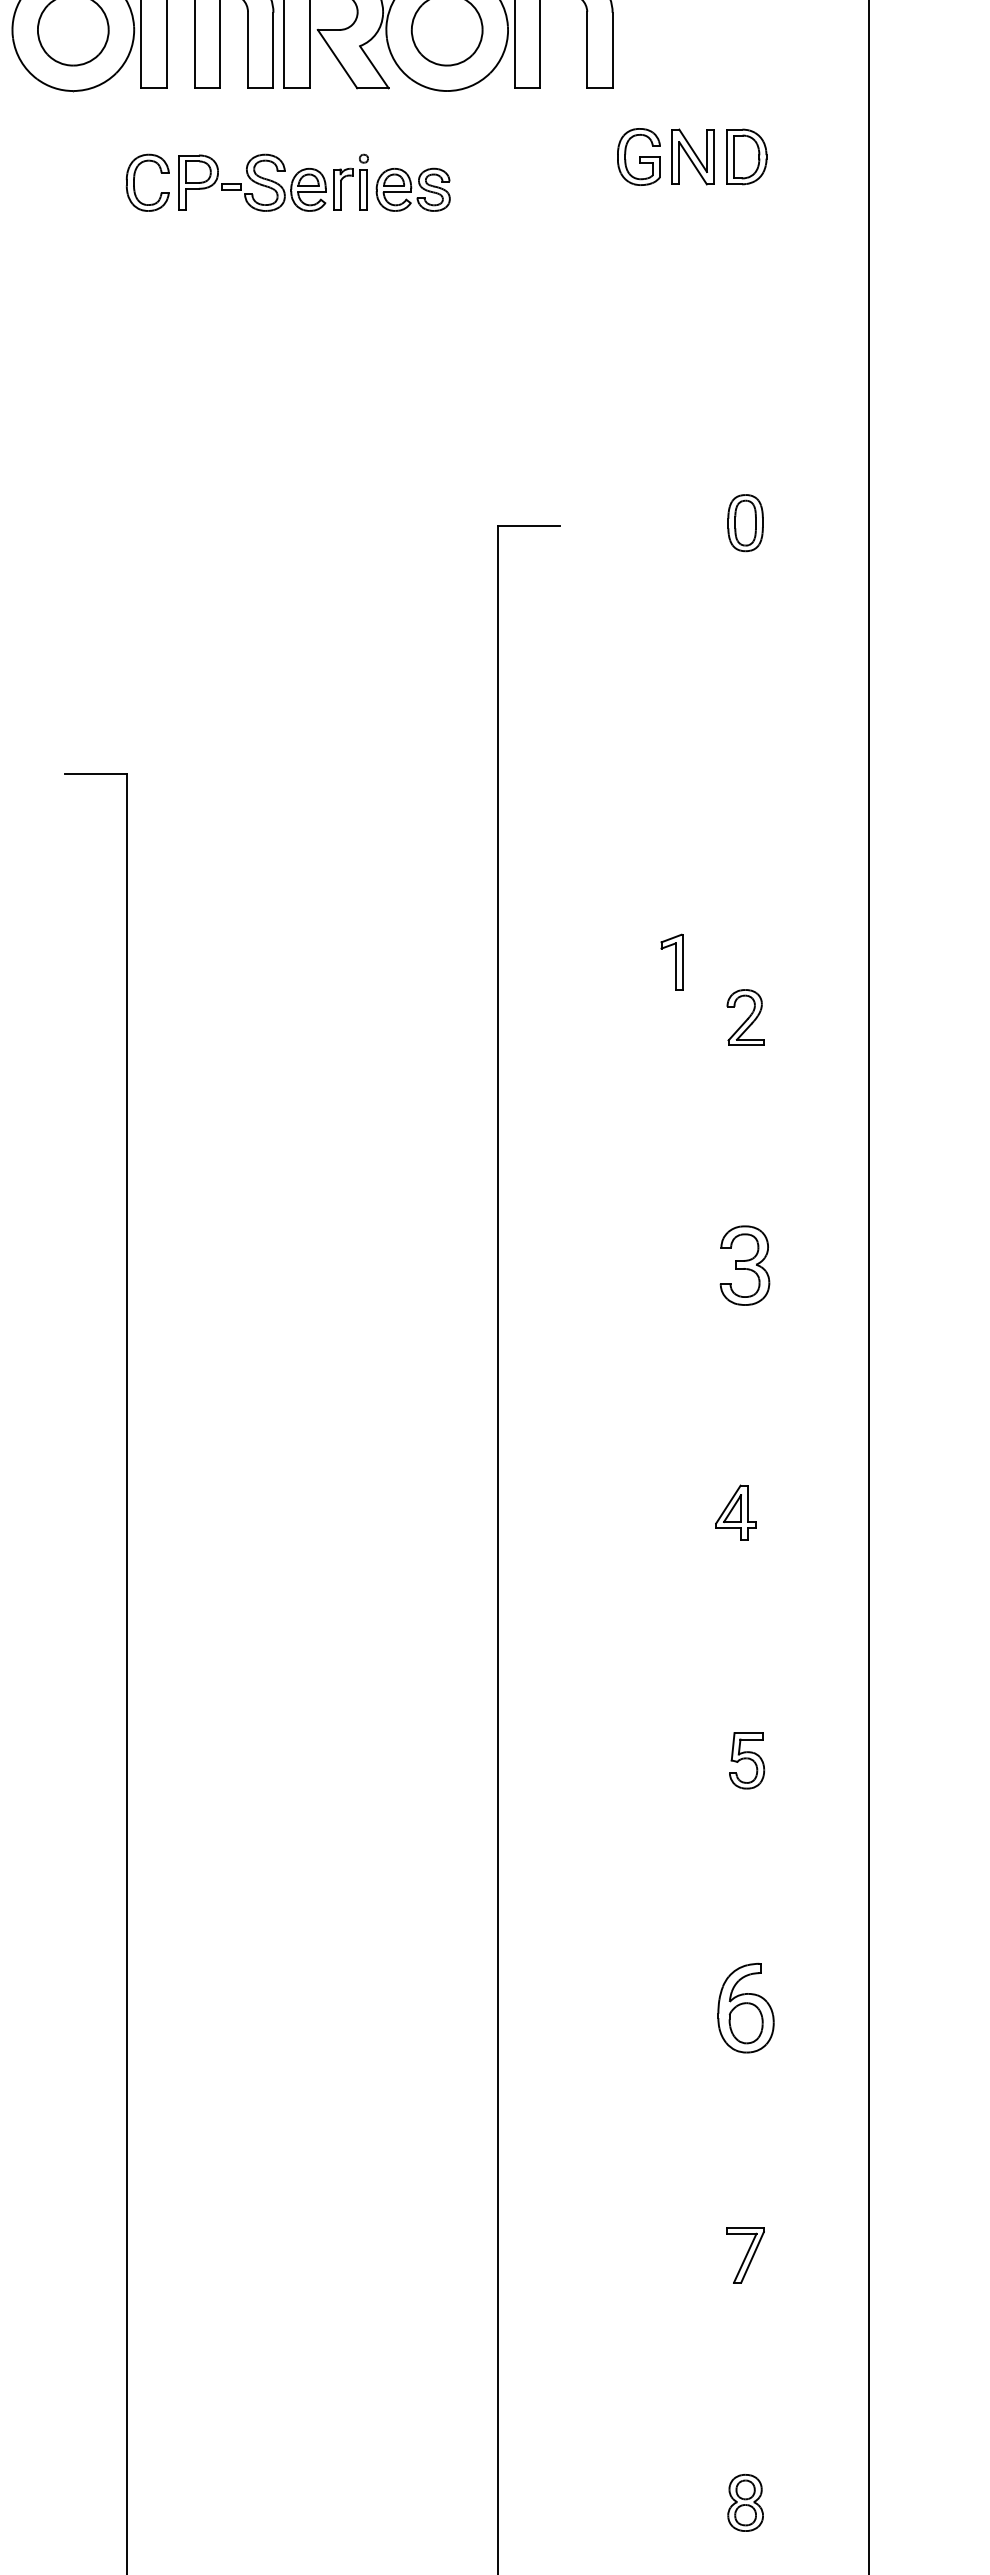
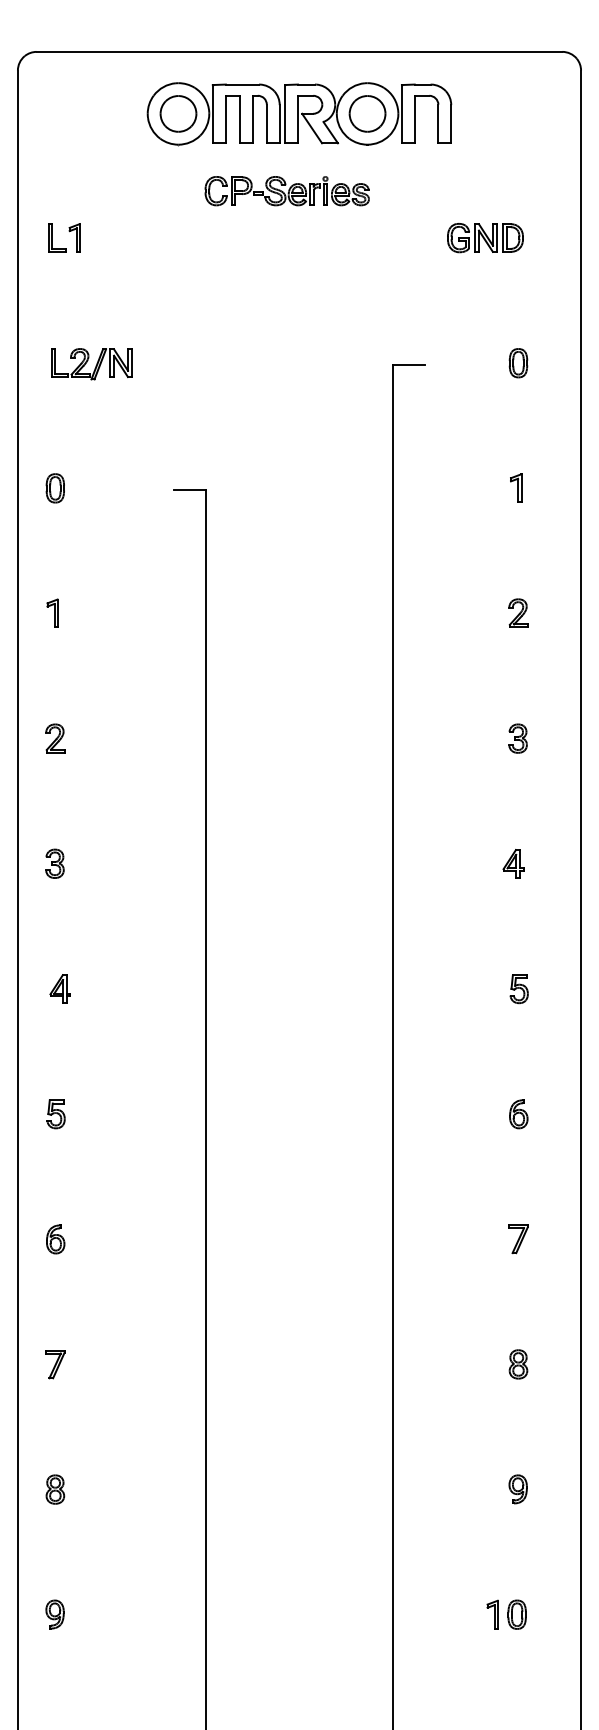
part: (692, 157) -> (485, 238), moved
part: (672, 960) -> (516, 487), moved
part: (743, 1265) -> (517, 738), size x0.71
part: (745, 2008) -> (518, 1114), size x0.62

